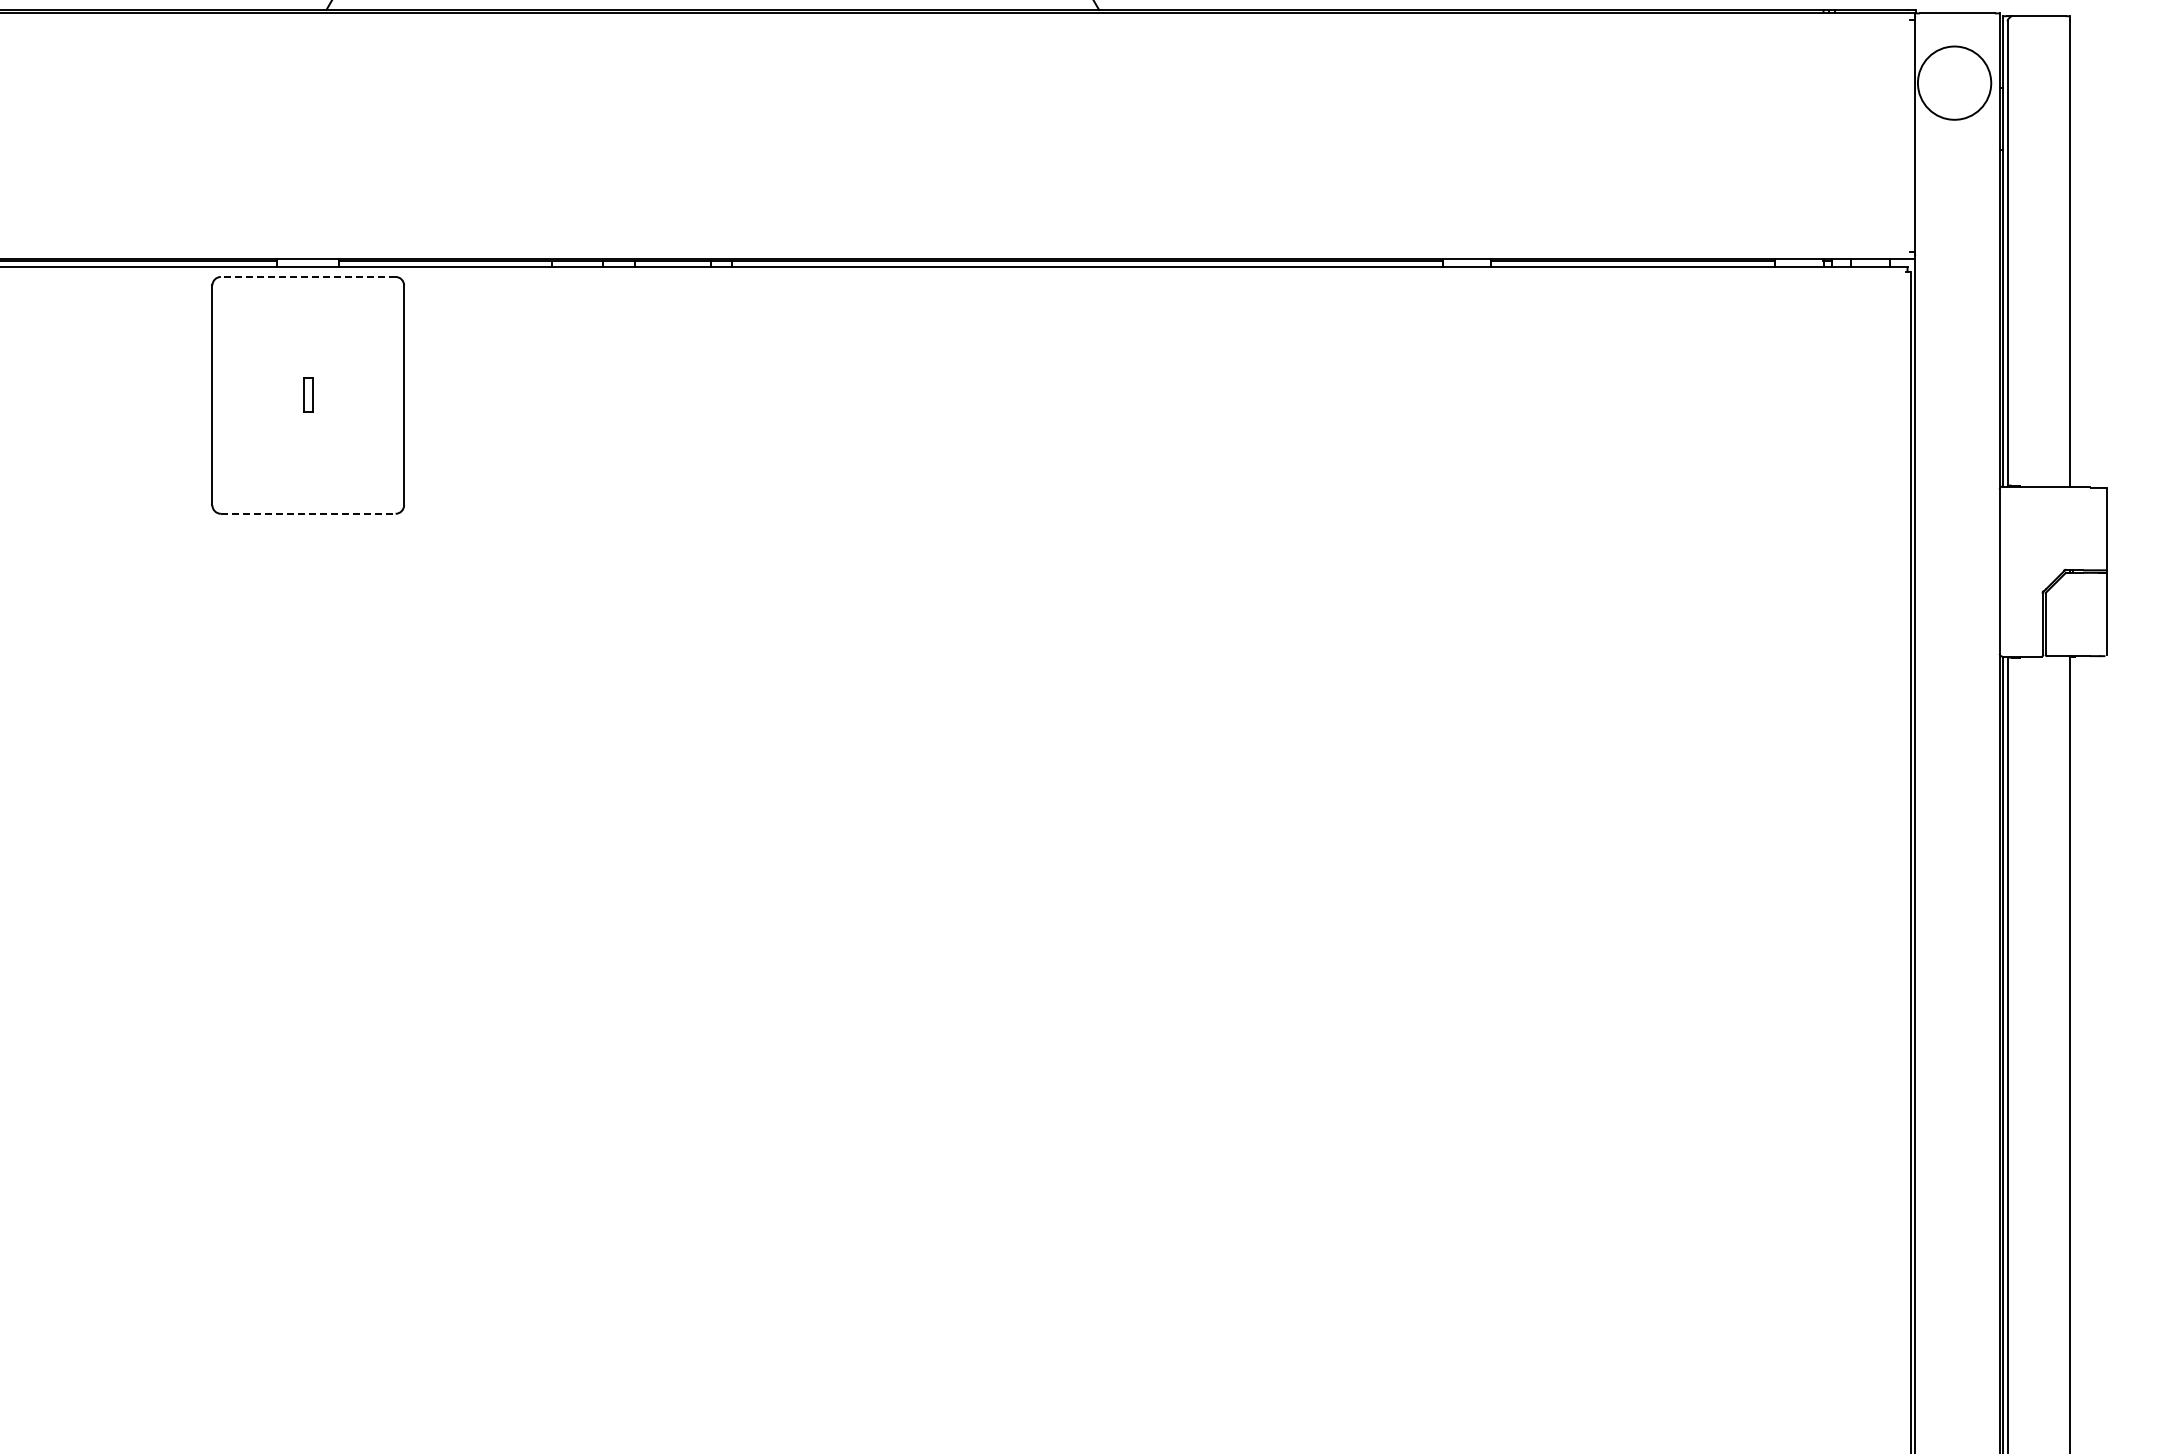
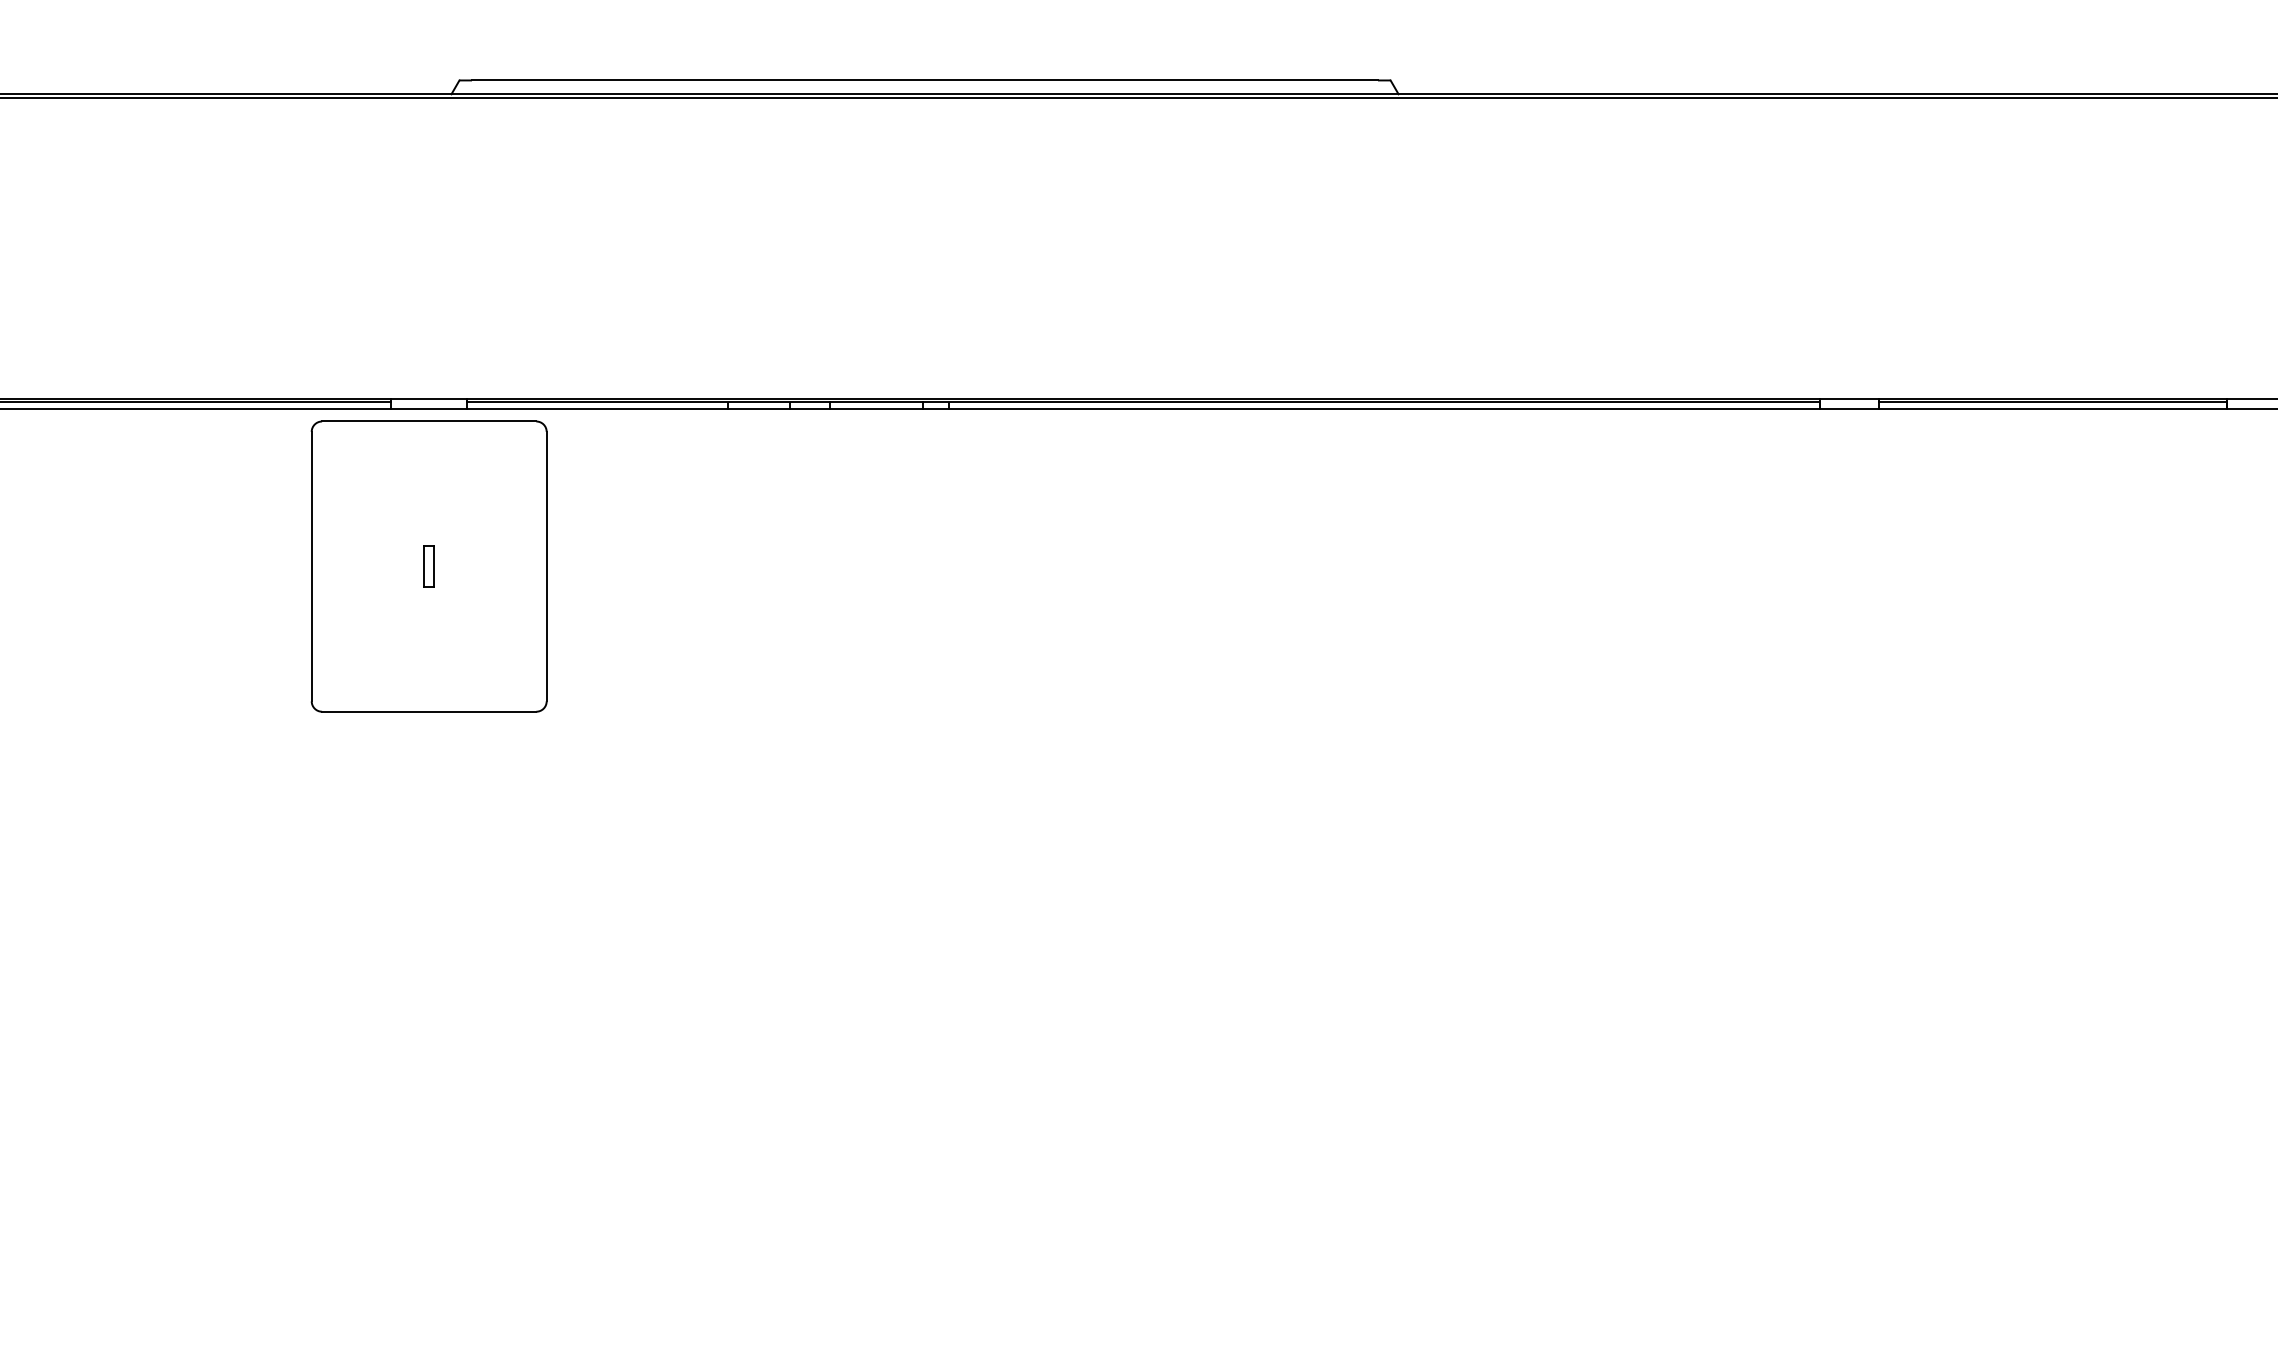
line: (307, 276) -> (428, 420), dashed -> solid
line: (308, 513) -> (429, 711), dashed -> solid

